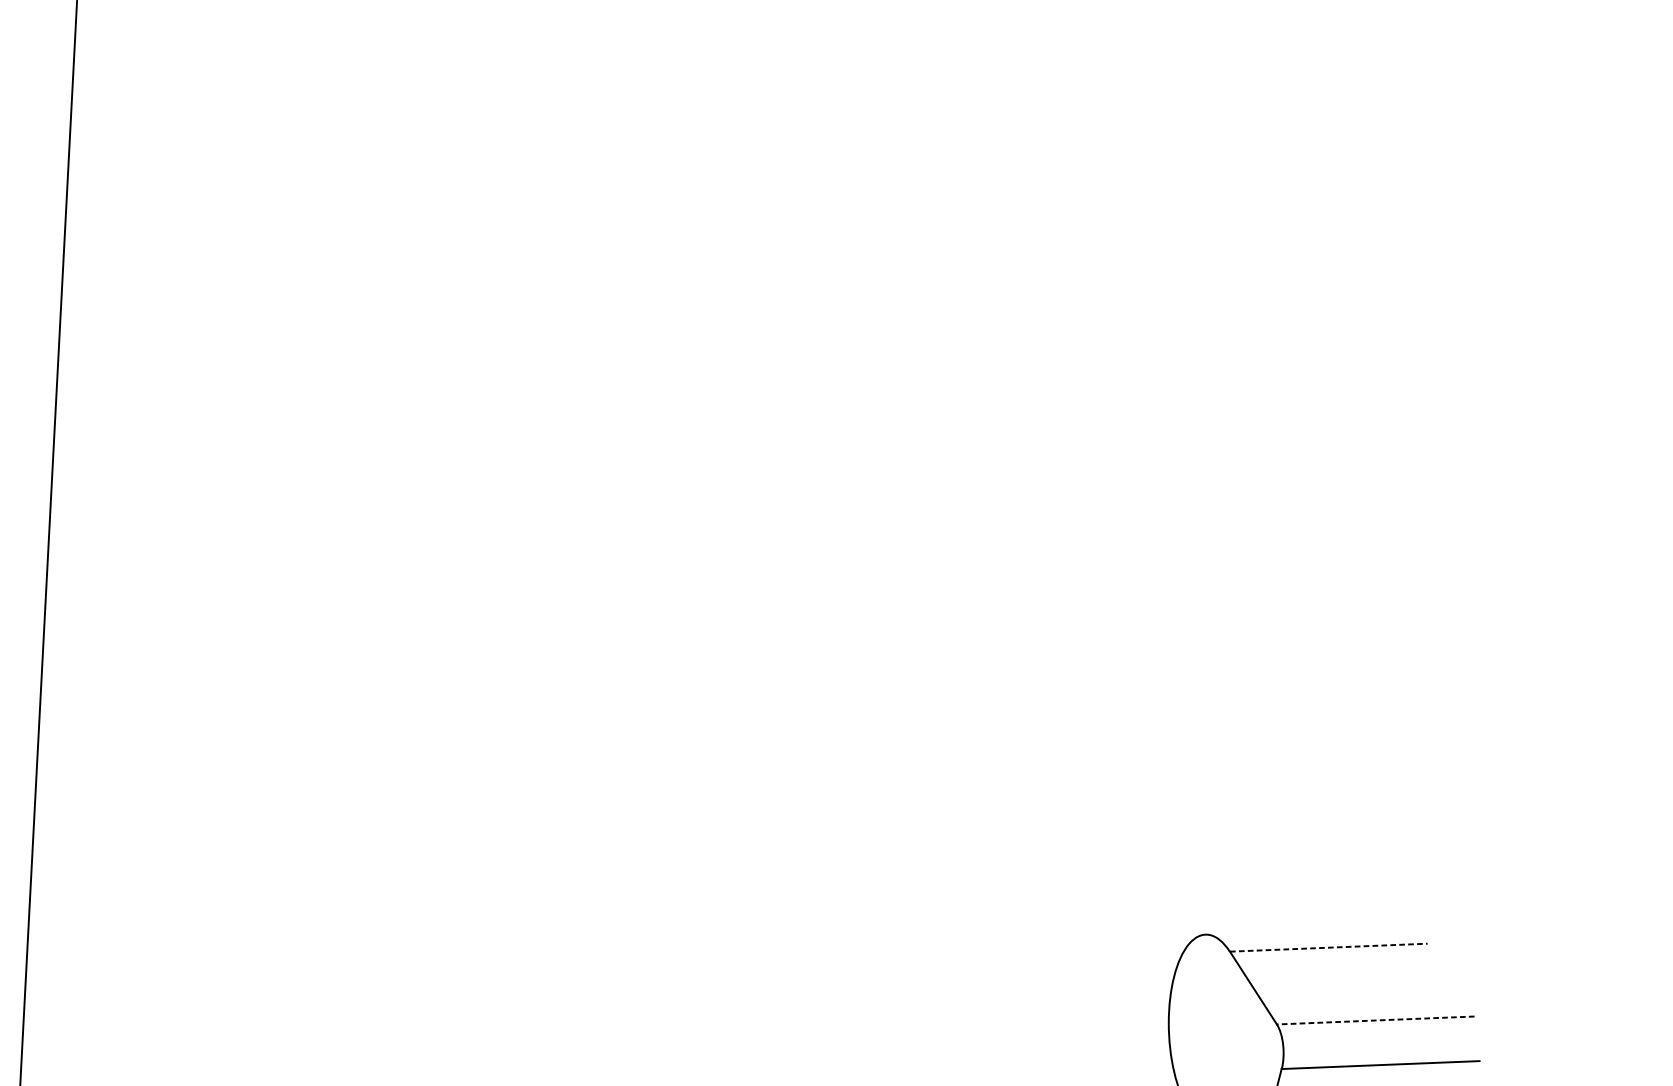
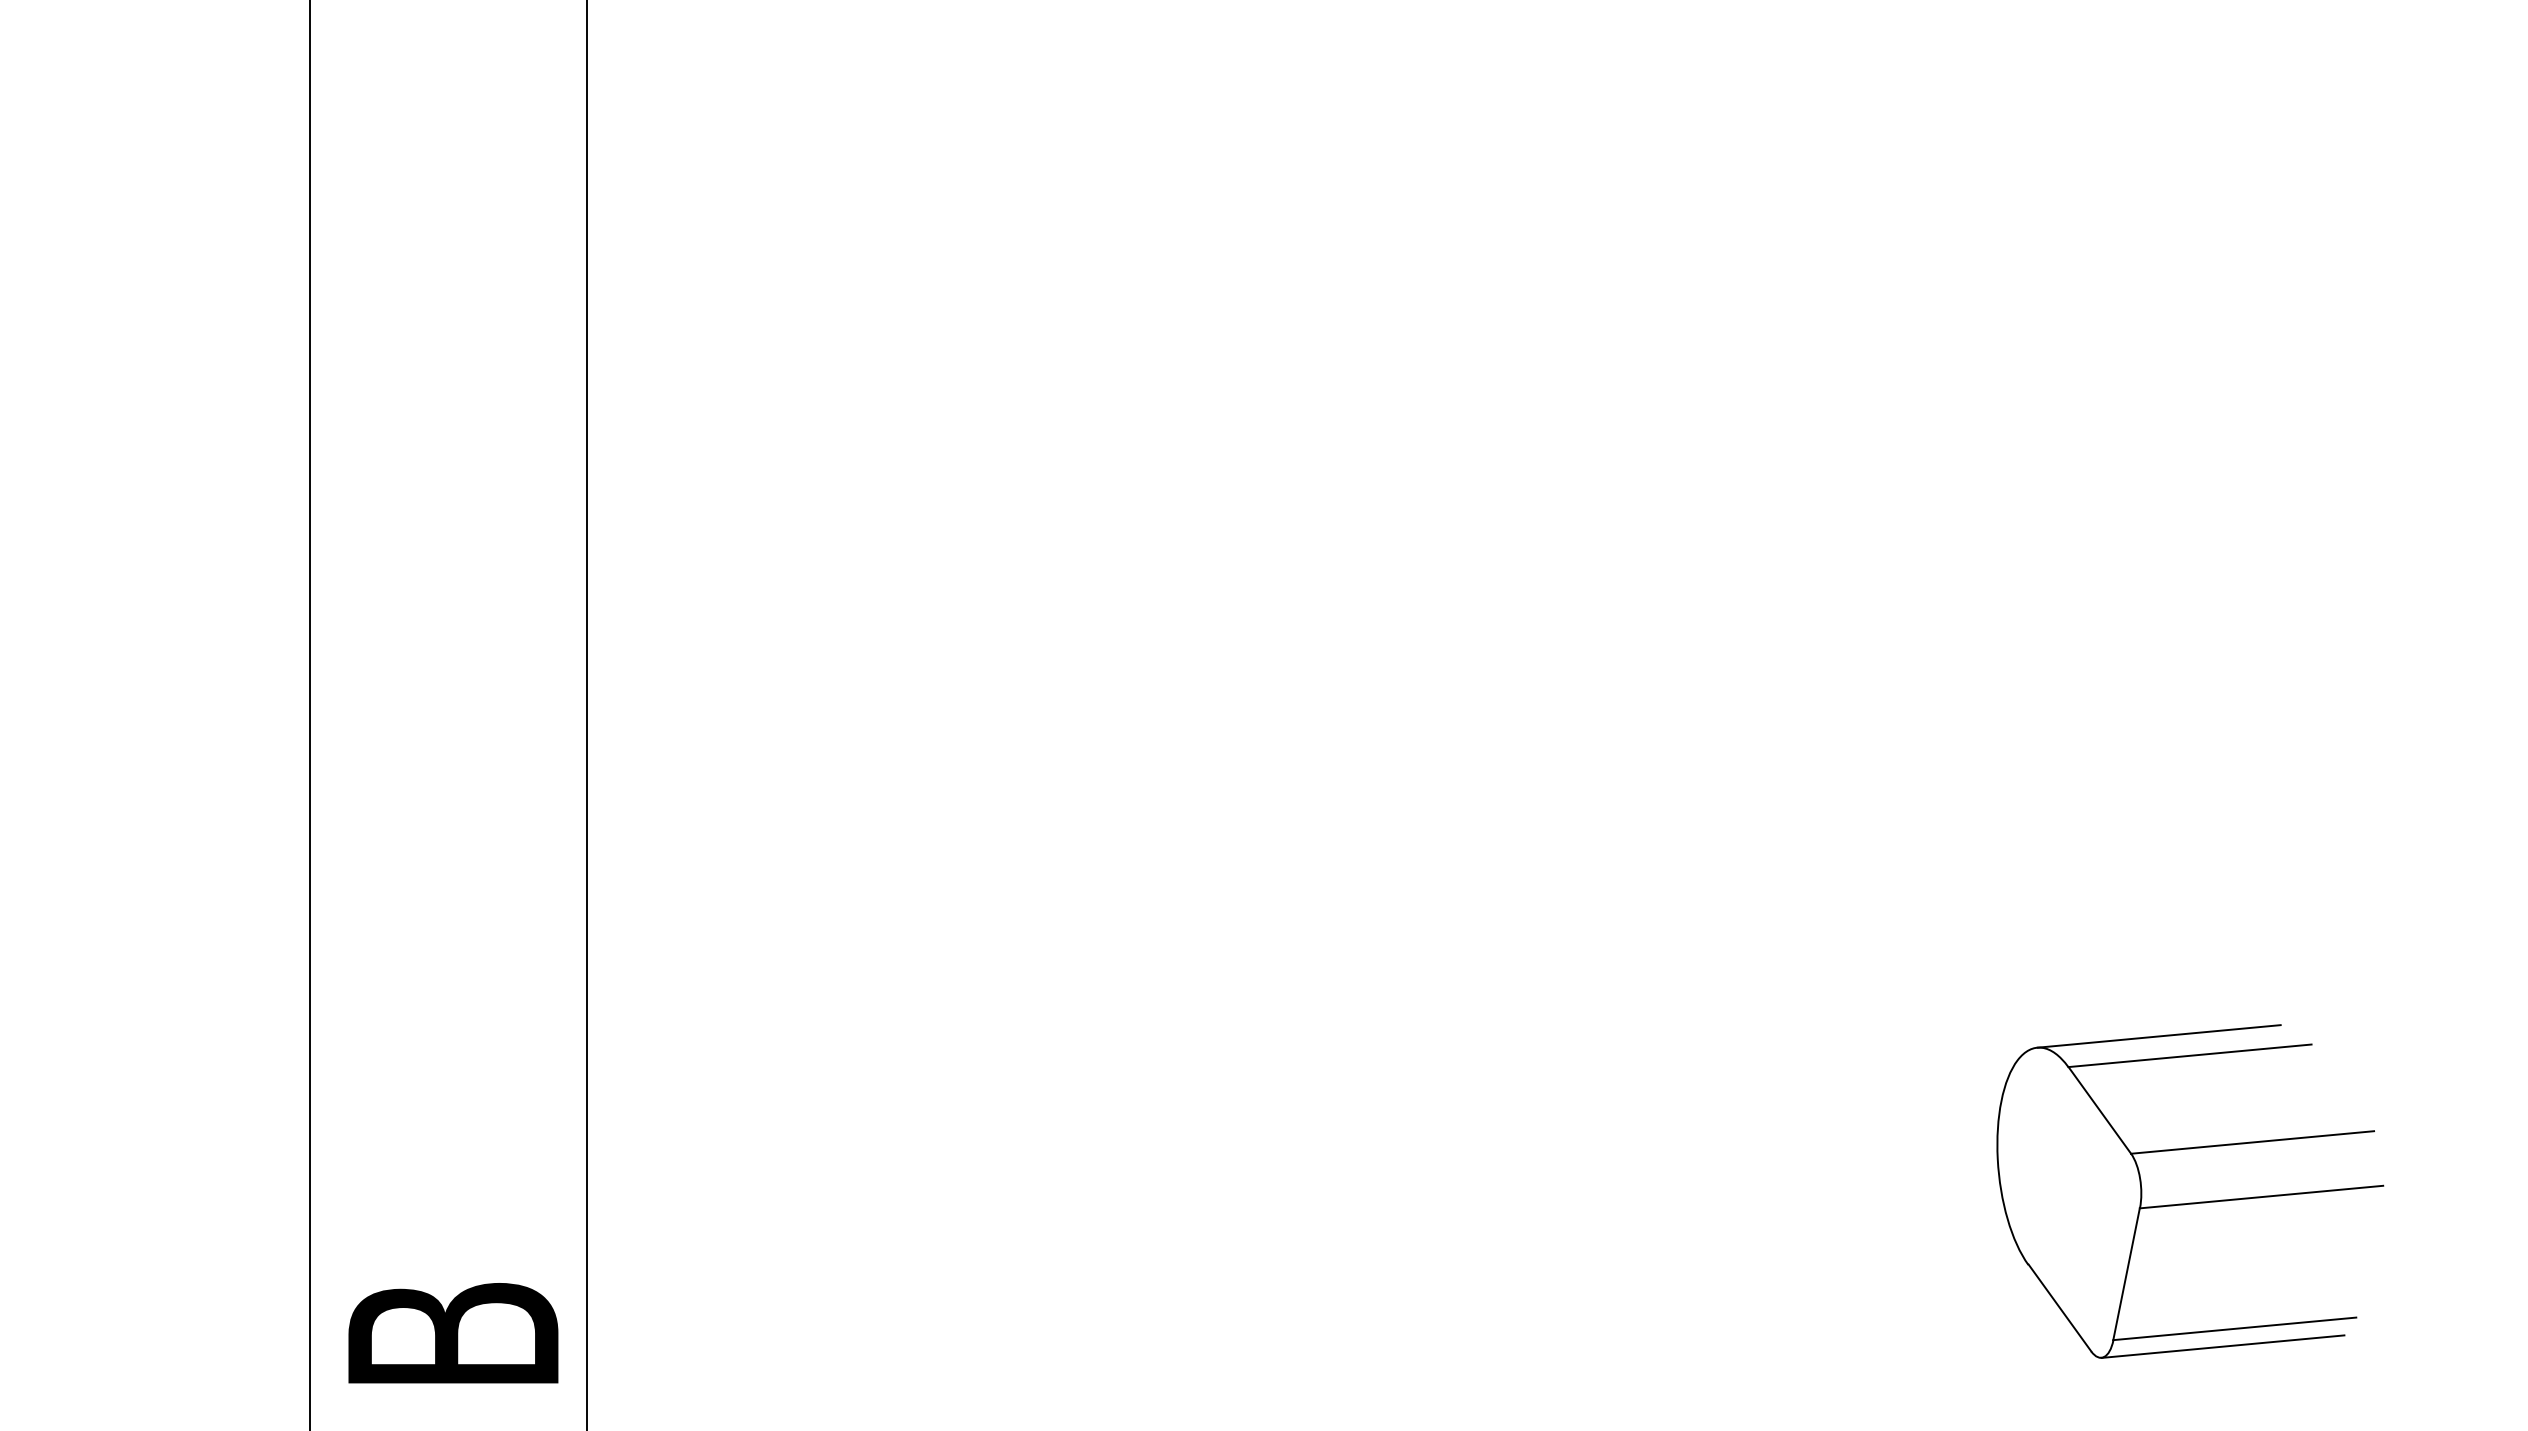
line: (1304, 930) -> (2158, 1036), added
line: (1329, 947) -> (2190, 1055), dashed -> solid
line: (1375, 1020) -> (2252, 1142), dashed -> solid

